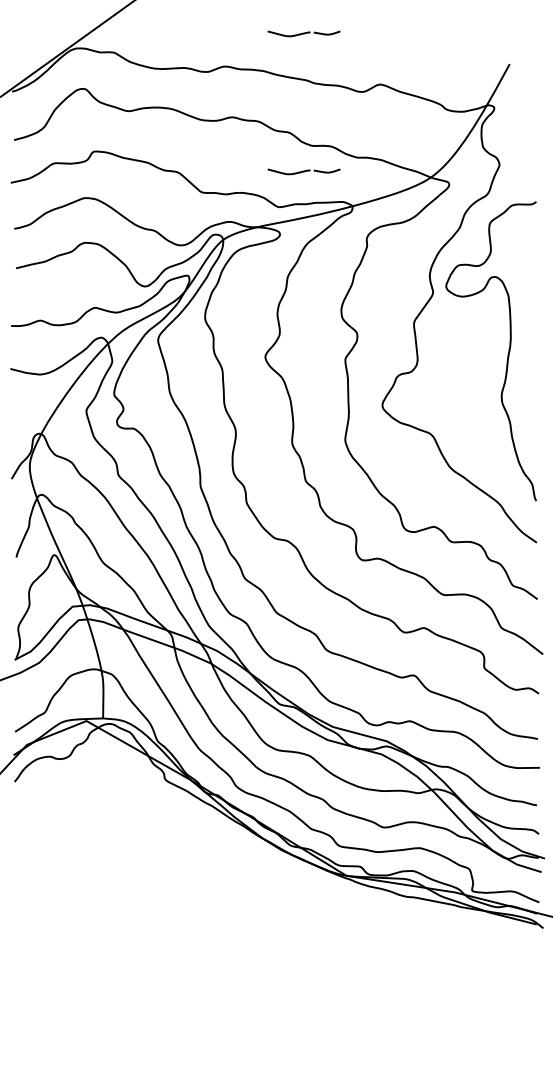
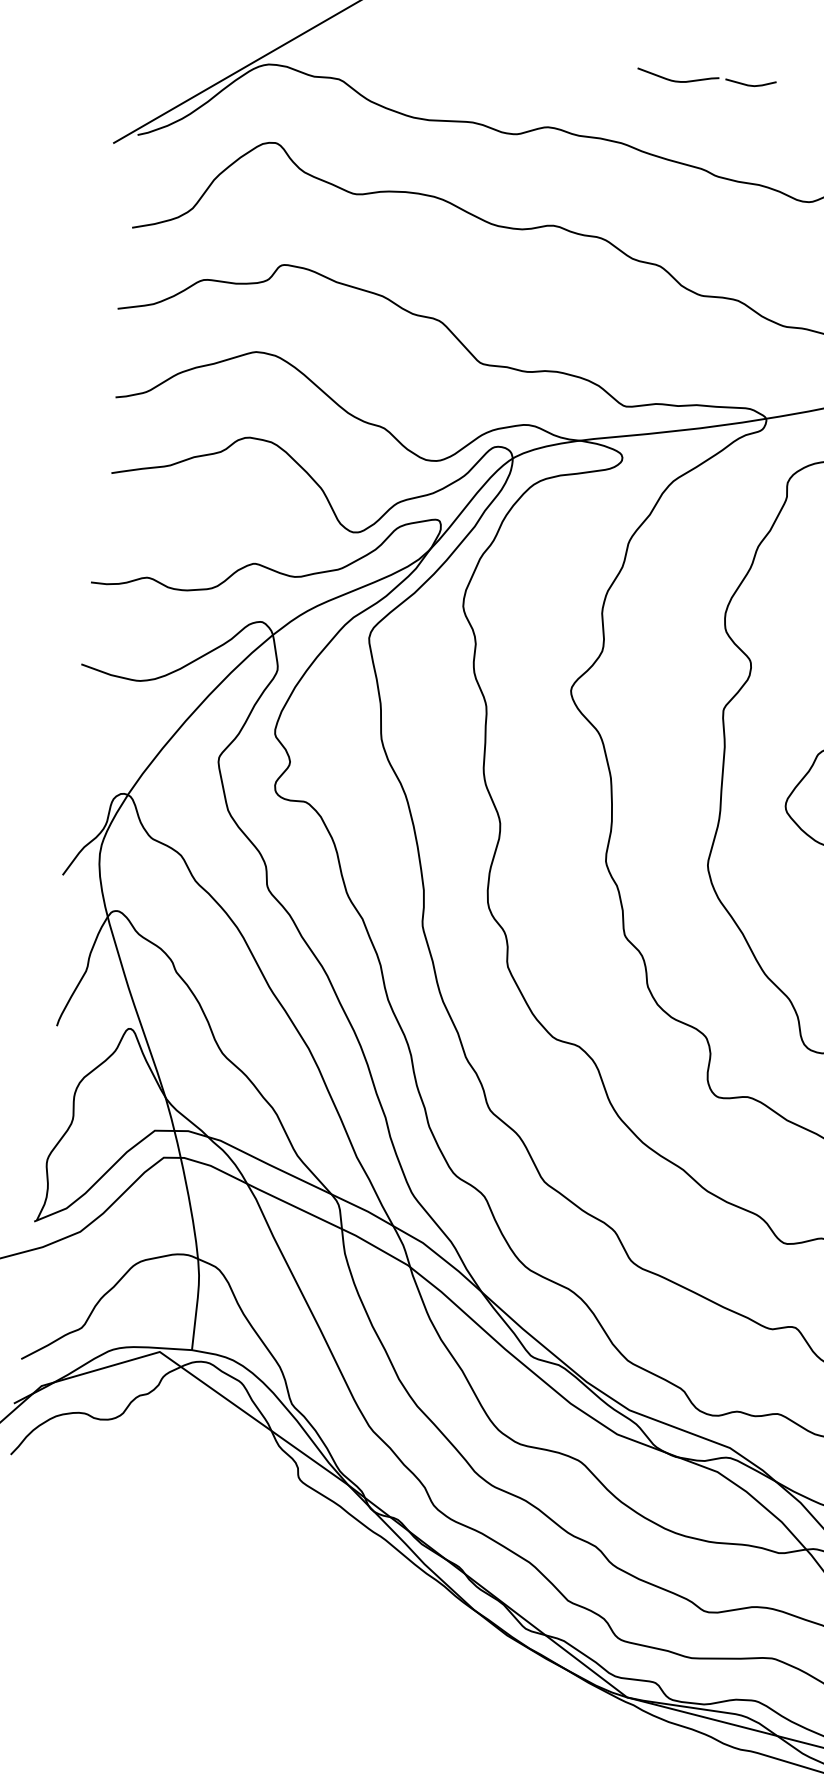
part: (303, 171) -> (679, 342), removed

